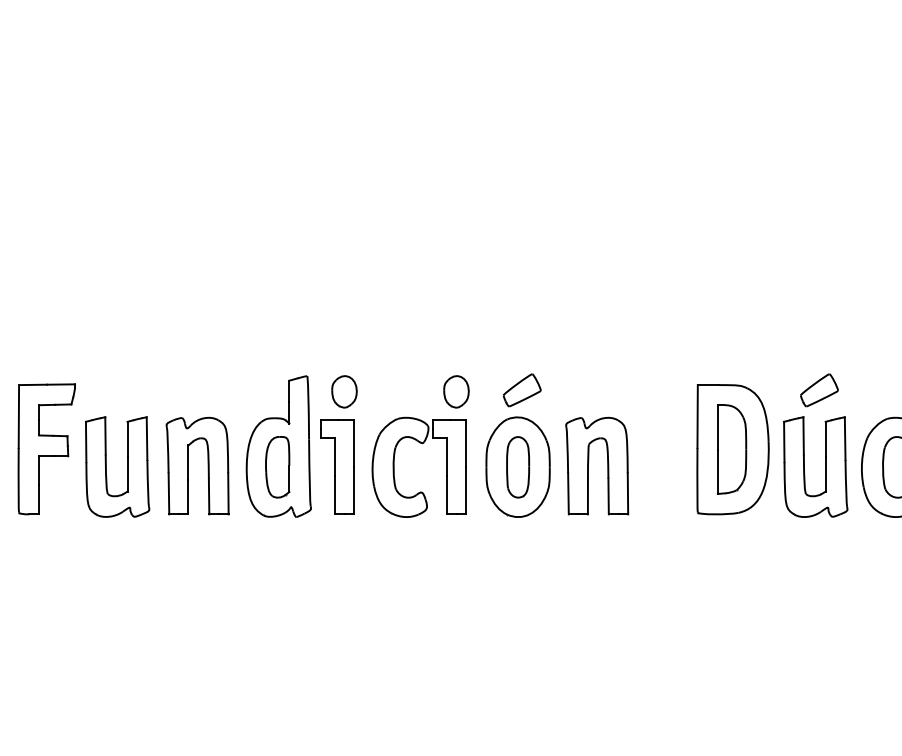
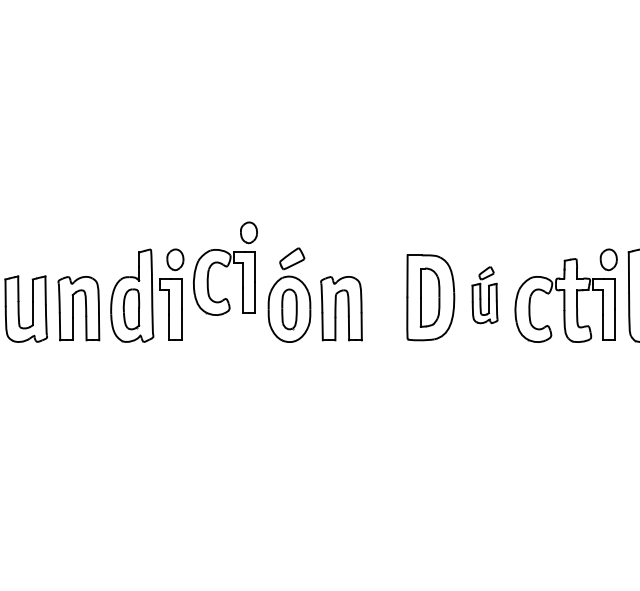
part: (814, 444) -> (484, 294), size x0.6
part: (420, 446) -> (225, 268), moved

